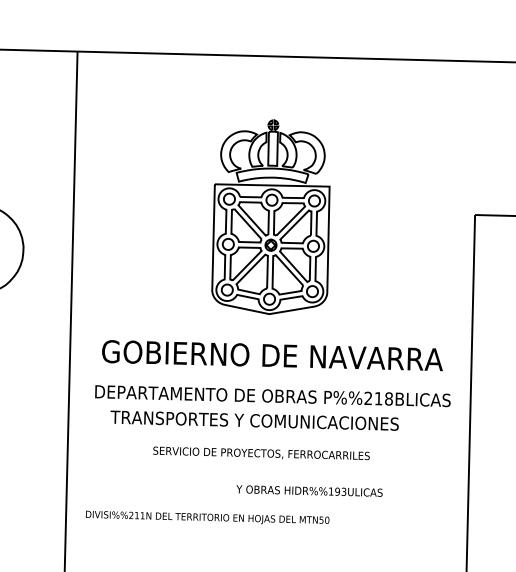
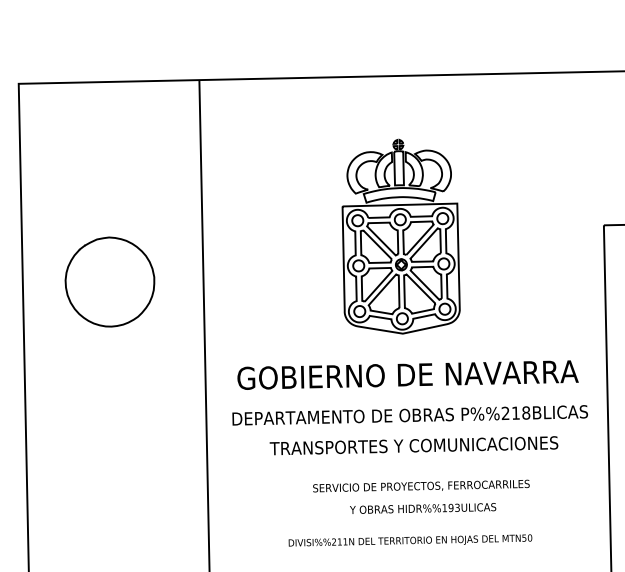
text: (254, 420) -> (413, 445), moved
text: (261, 452) -> (421, 485), moved
text: (309, 490) -> (423, 508), moved
text: (207, 517) -> (410, 540), moved

